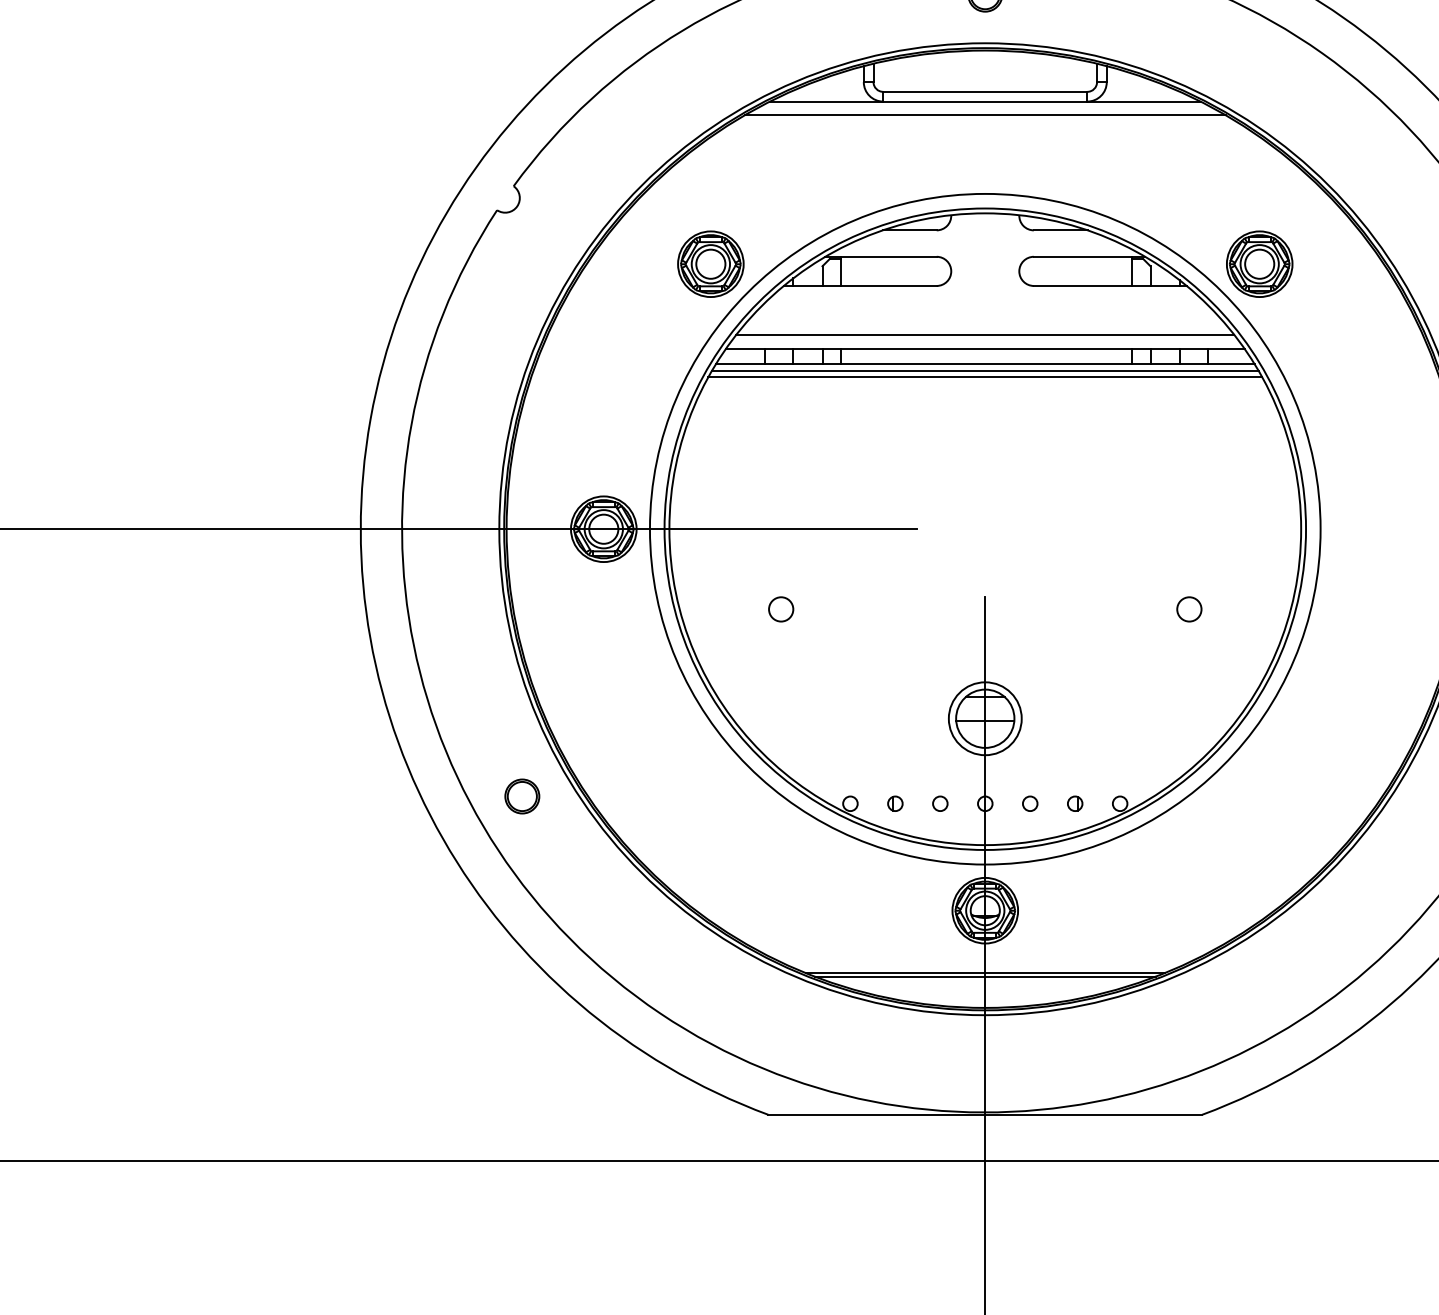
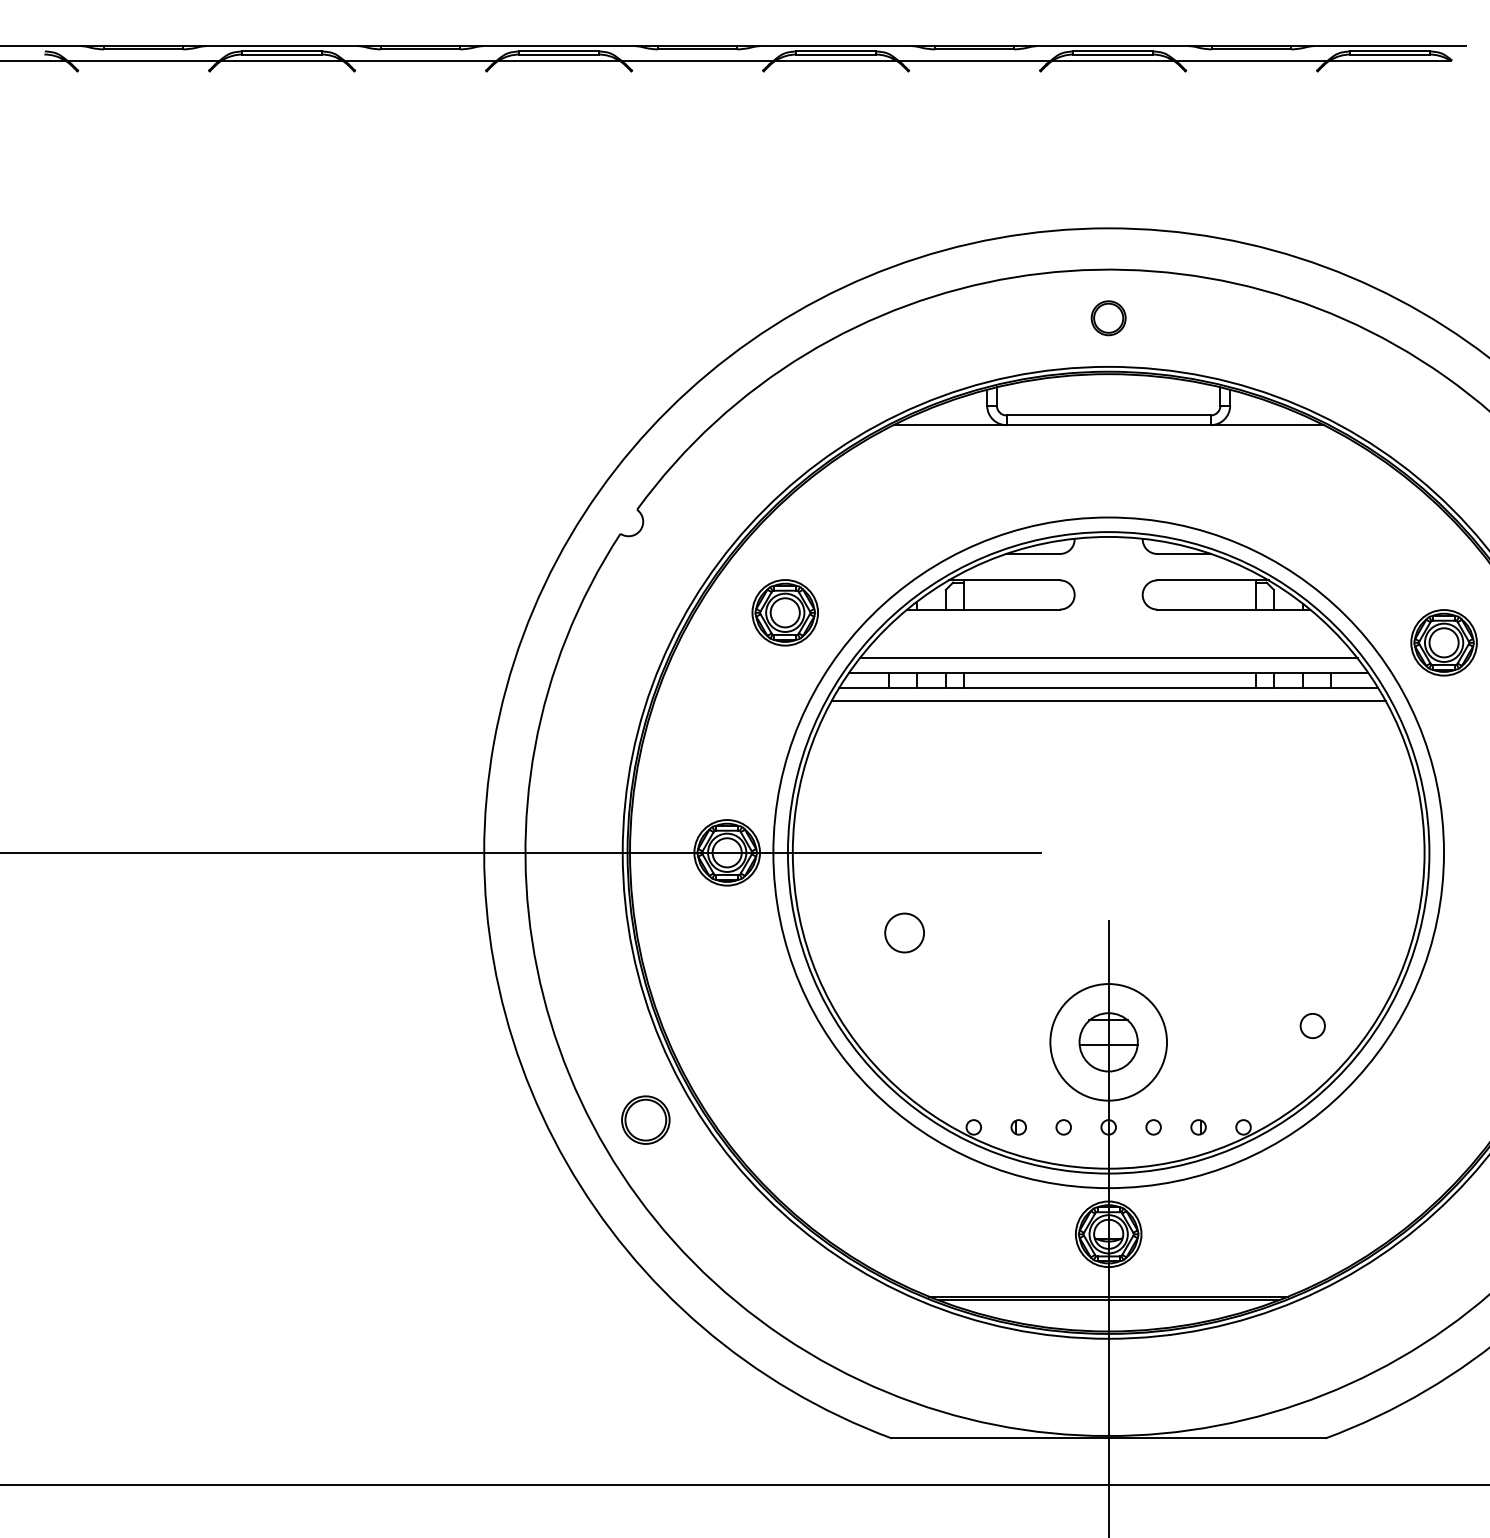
line: (985, 114) -> (1108, 438), removed
part: (710, 263) -> (784, 612), moved
part: (1259, 263) -> (1443, 642), moved
line: (985, 370) -> (1108, 694), removed
circle: (781, 608) -> (904, 932), size x1.6
circle: (1189, 608) -> (1312, 1025), moved
circle: (985, 717) -> (1108, 1041), size x1.6
part: (522, 795) -> (645, 1119), size x1.4

